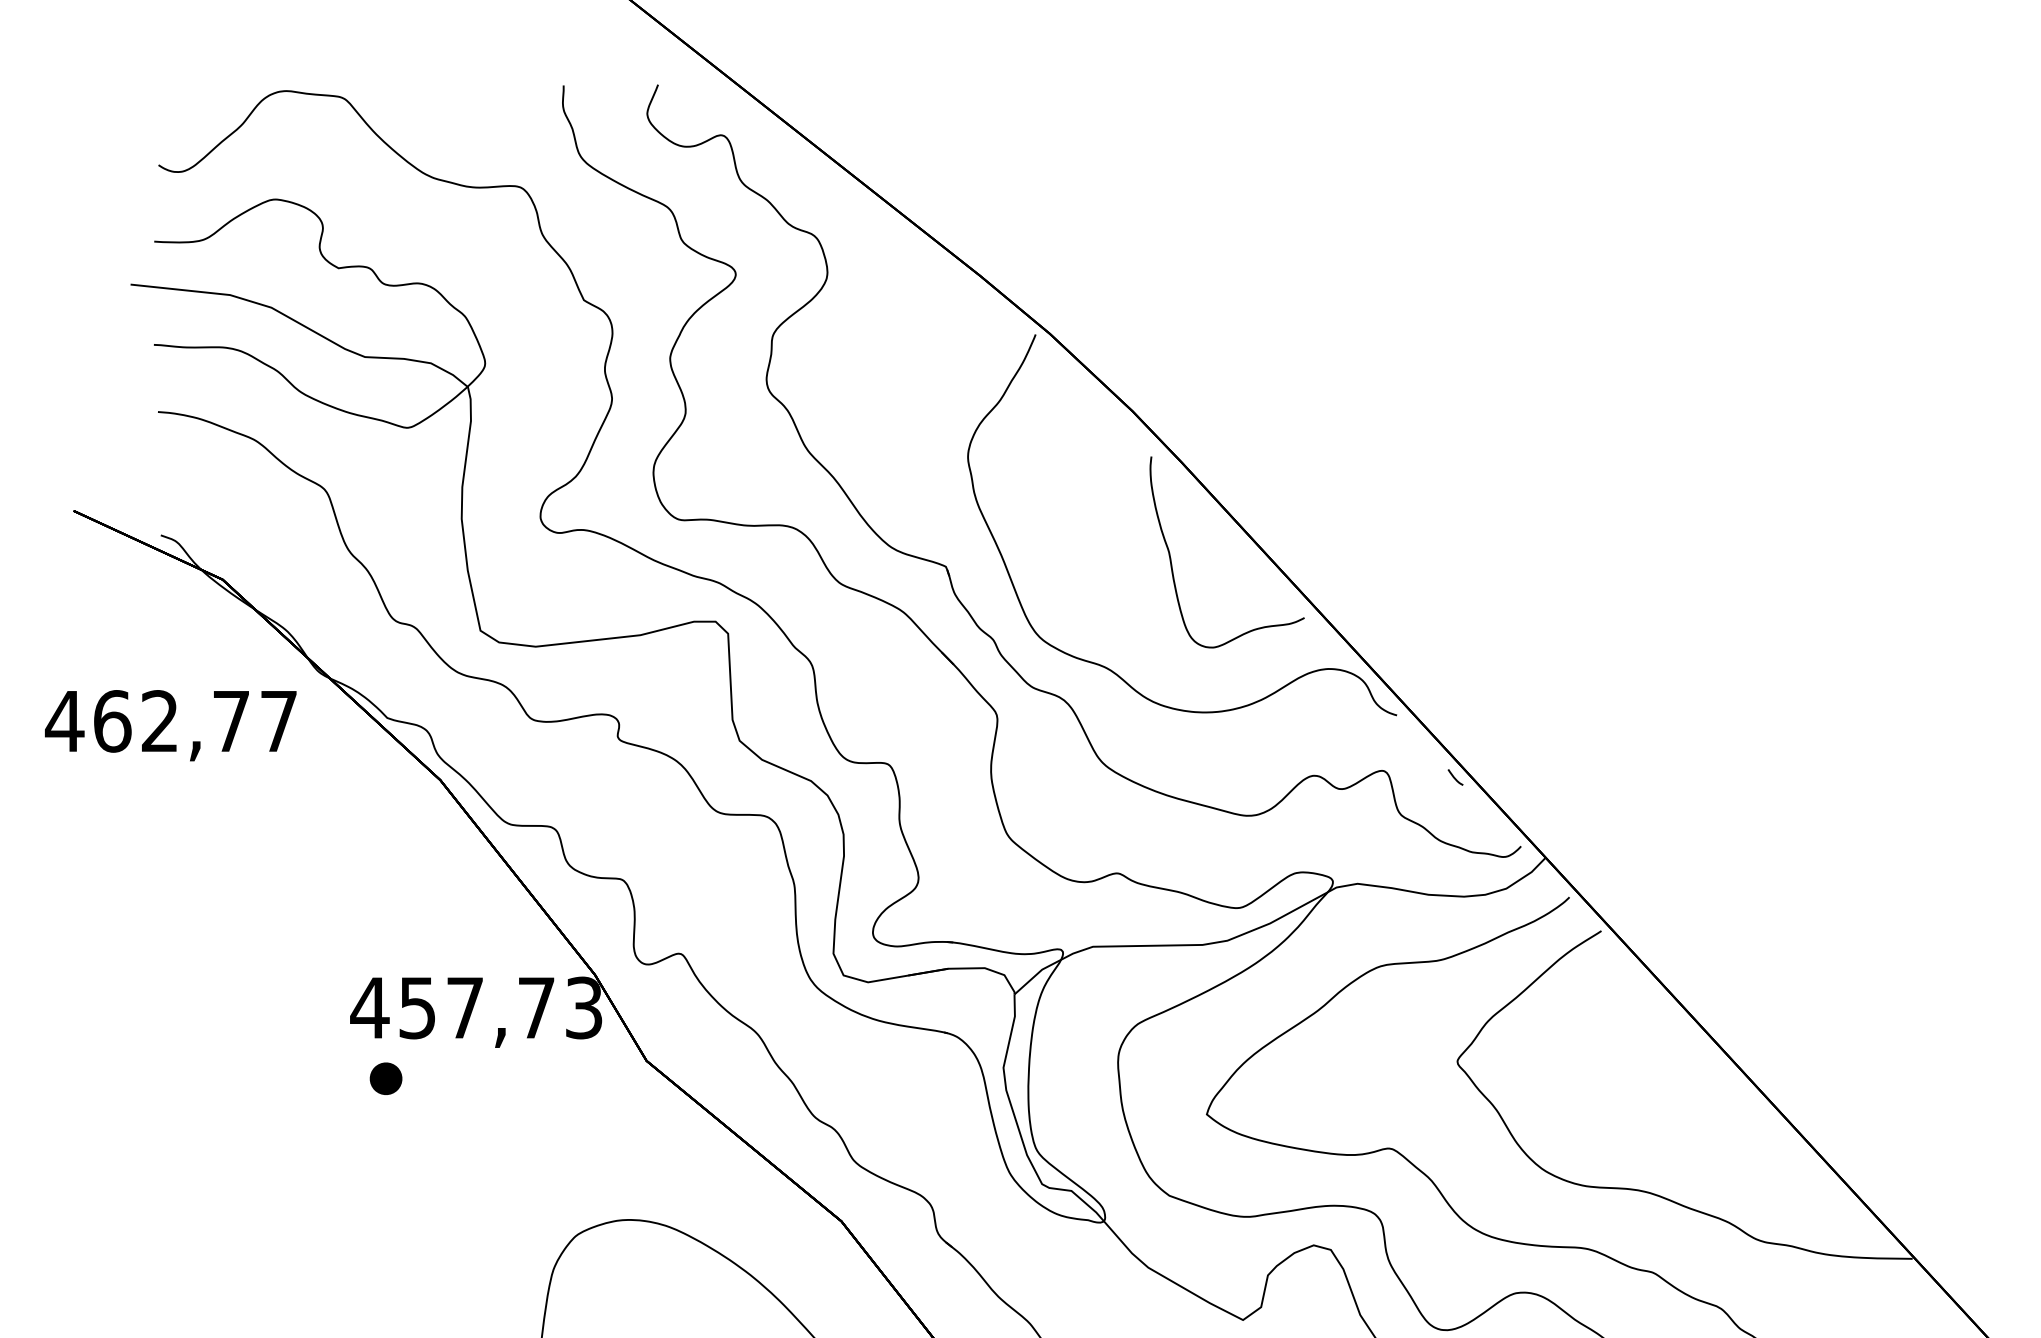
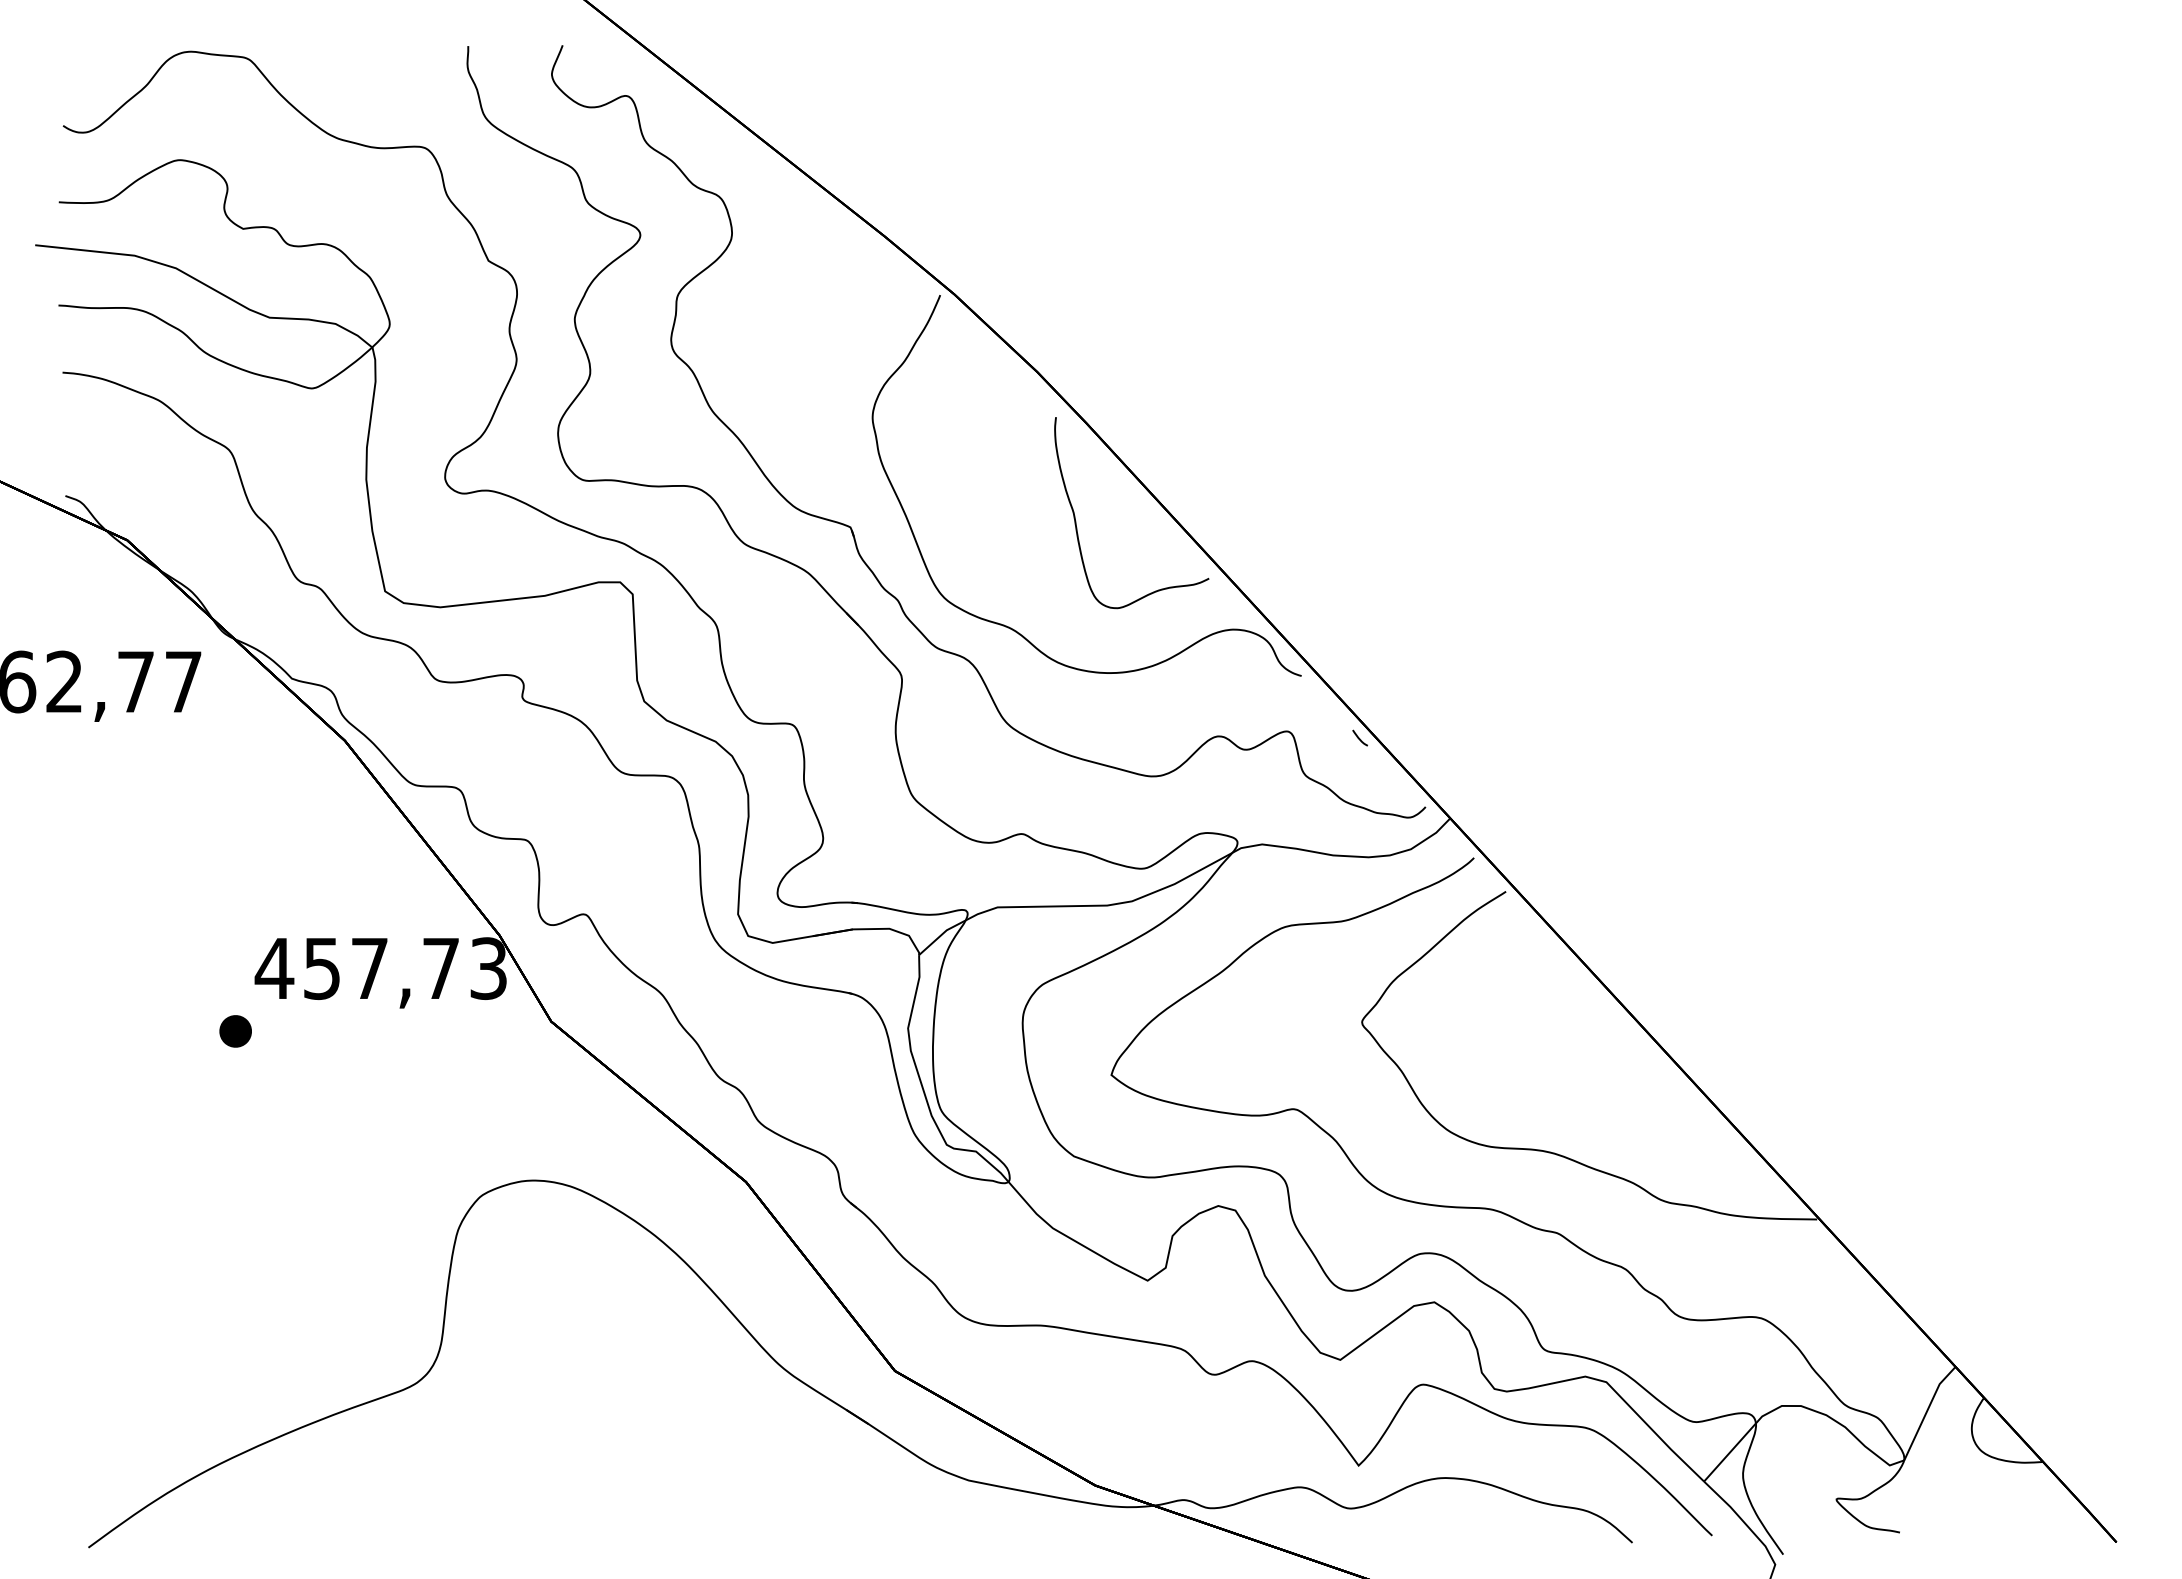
part: (385, 1078) -> (235, 1031), moved

